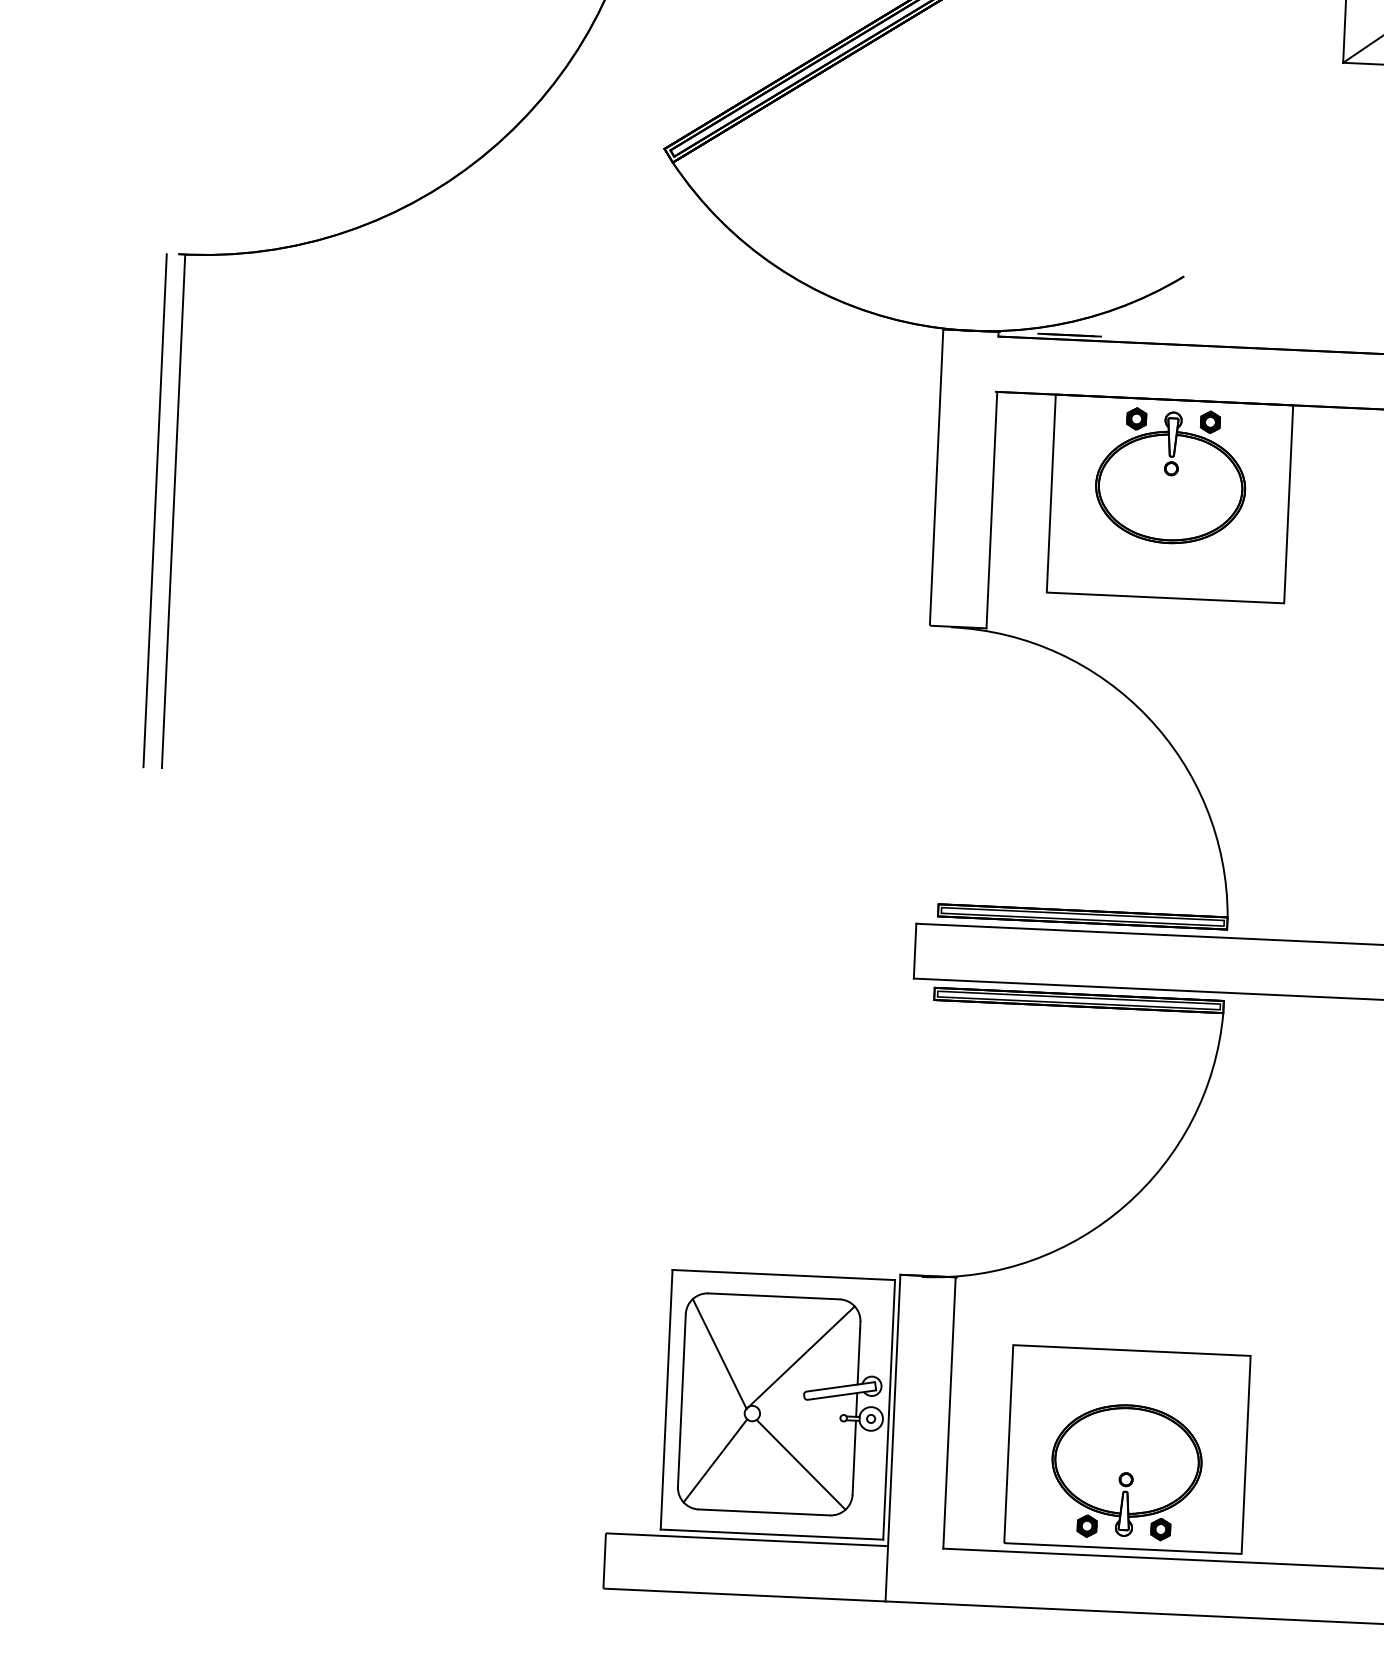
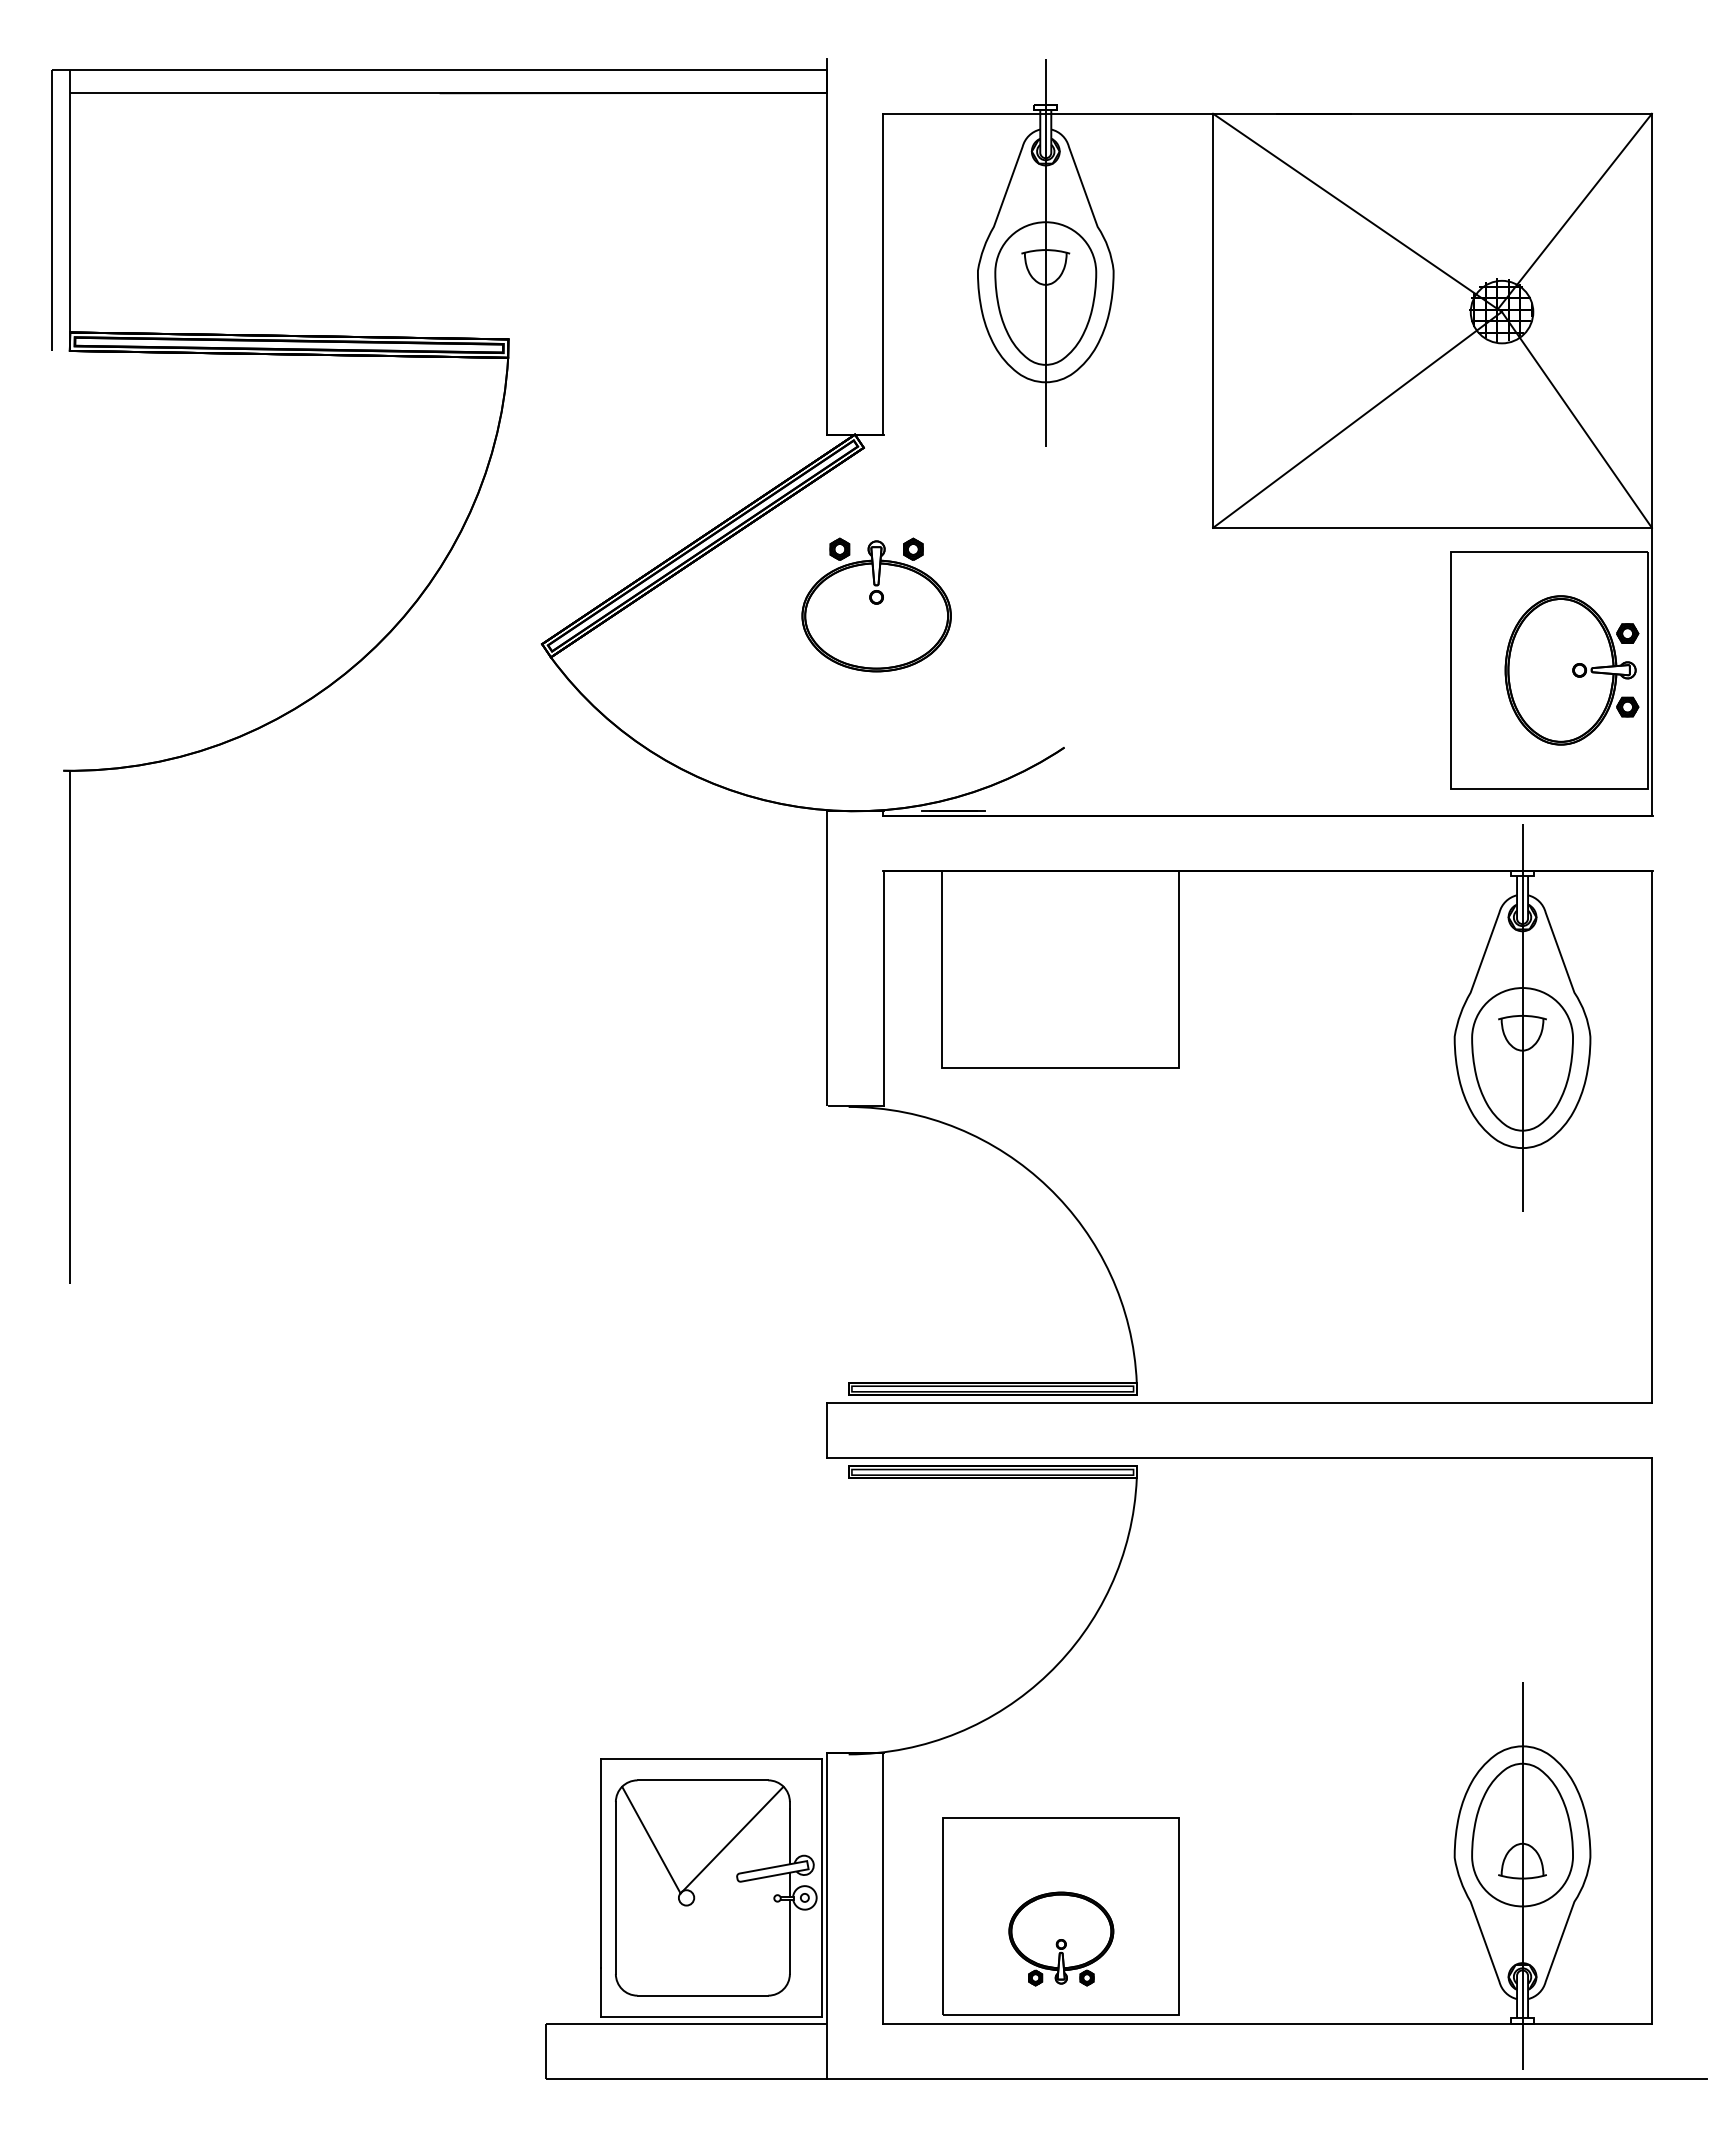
part: (1170, 475) -> (876, 604), moved
line: (154, 510) -> (51, 1026), removed
line: (714, 1460) -> (651, 1946), removed
line: (801, 1464) -> (737, 1946), removed
part: (1126, 1471) -> (1061, 1938), size x0.7

